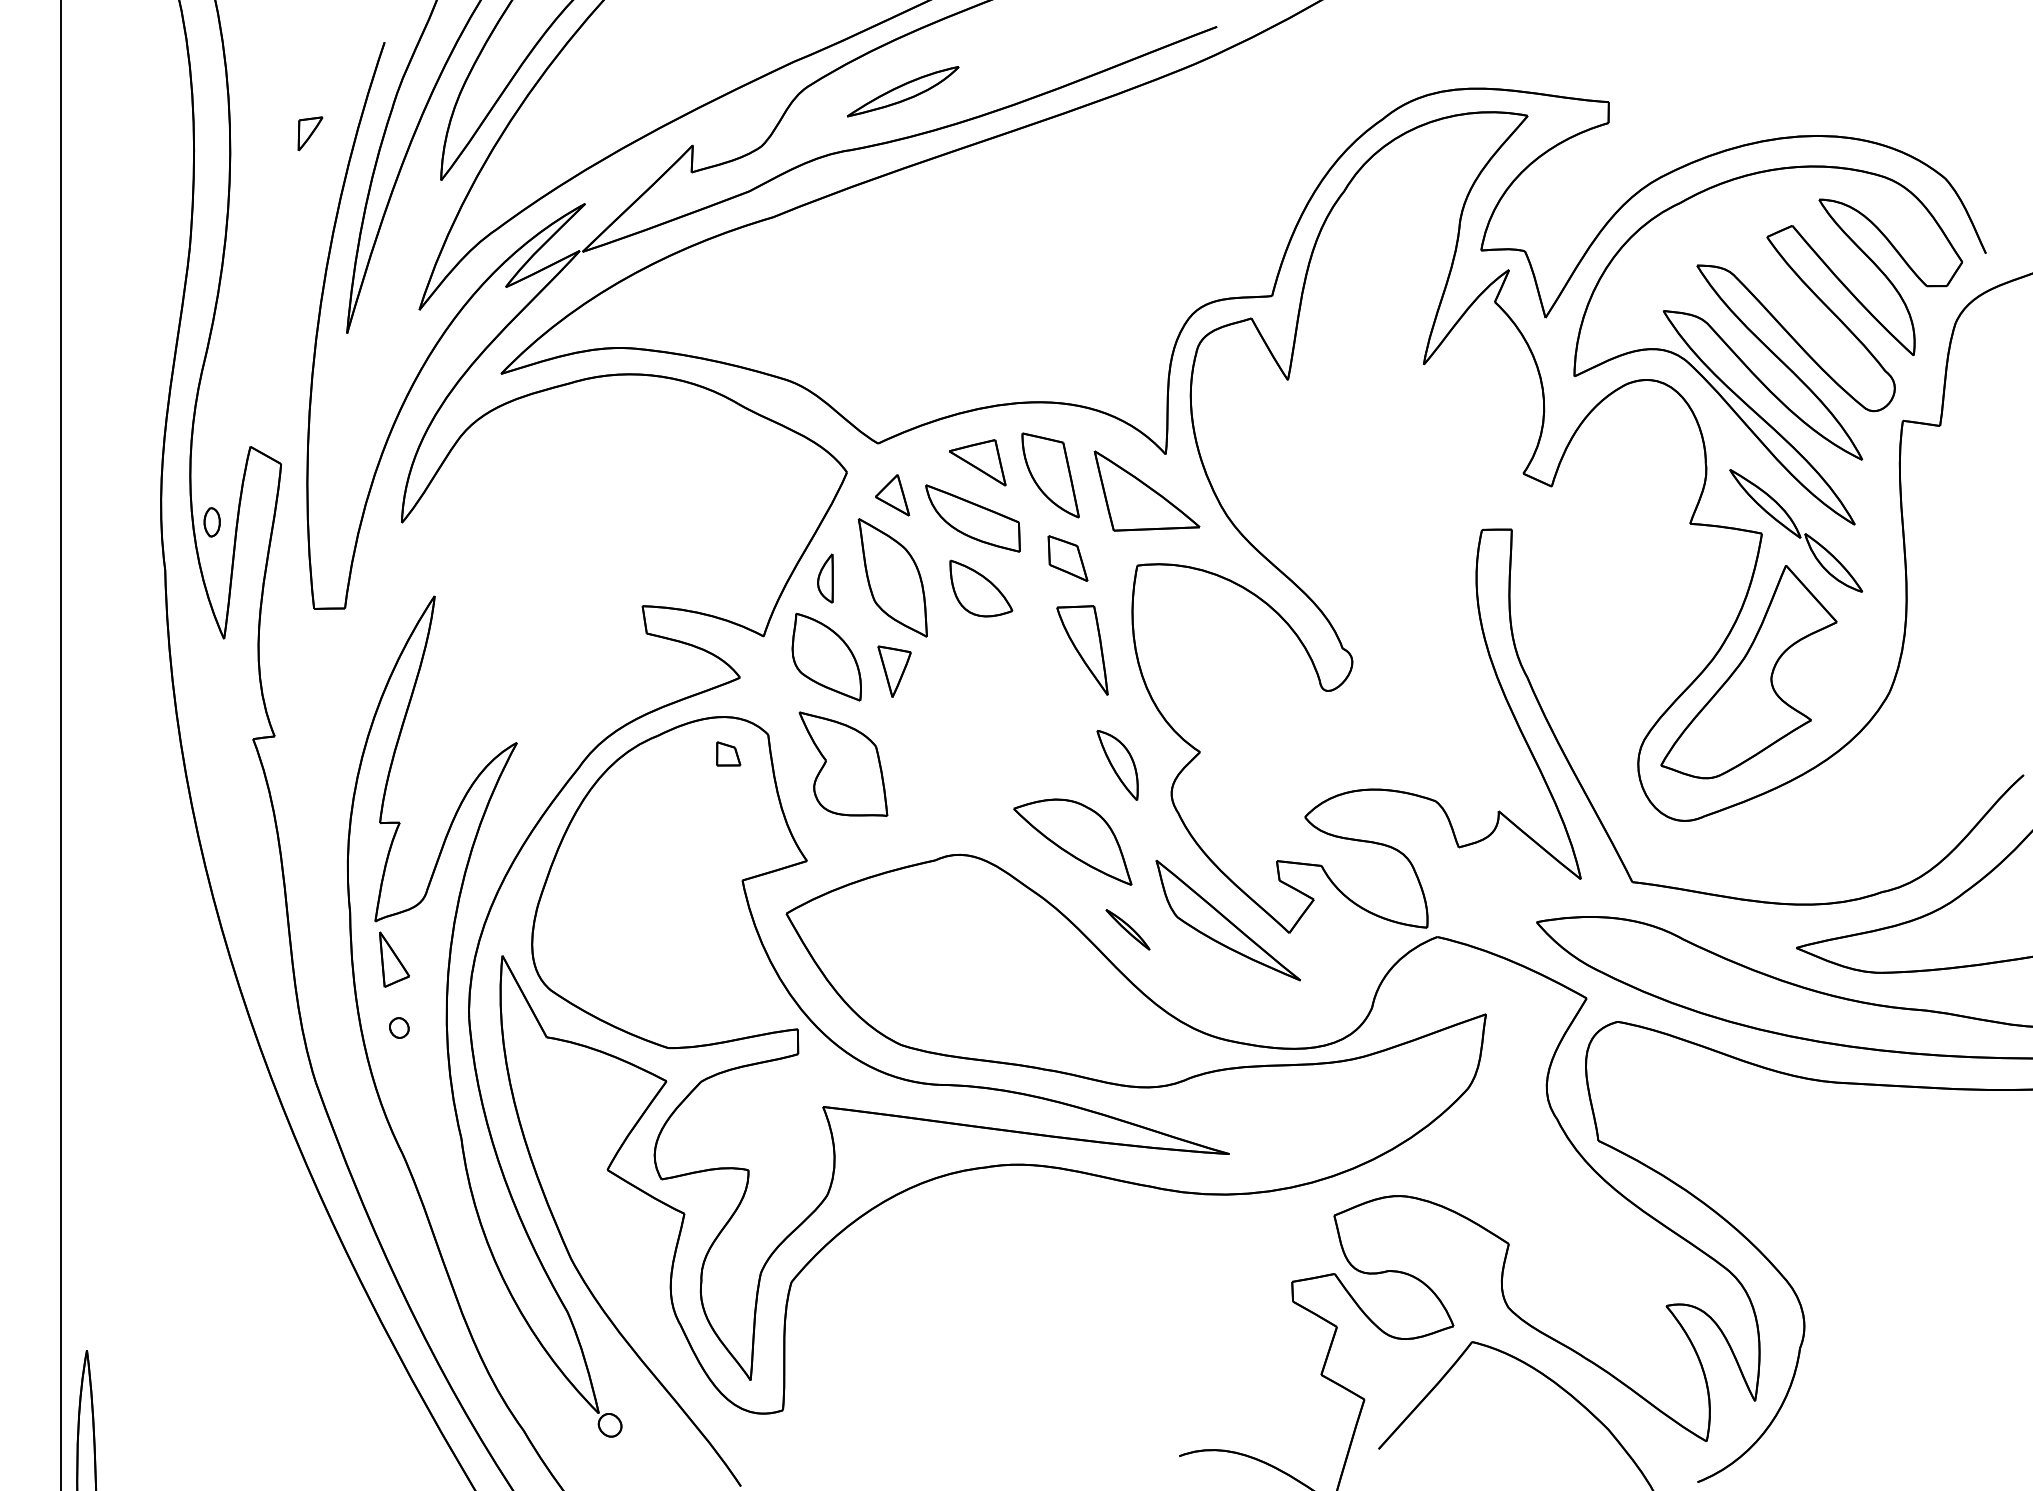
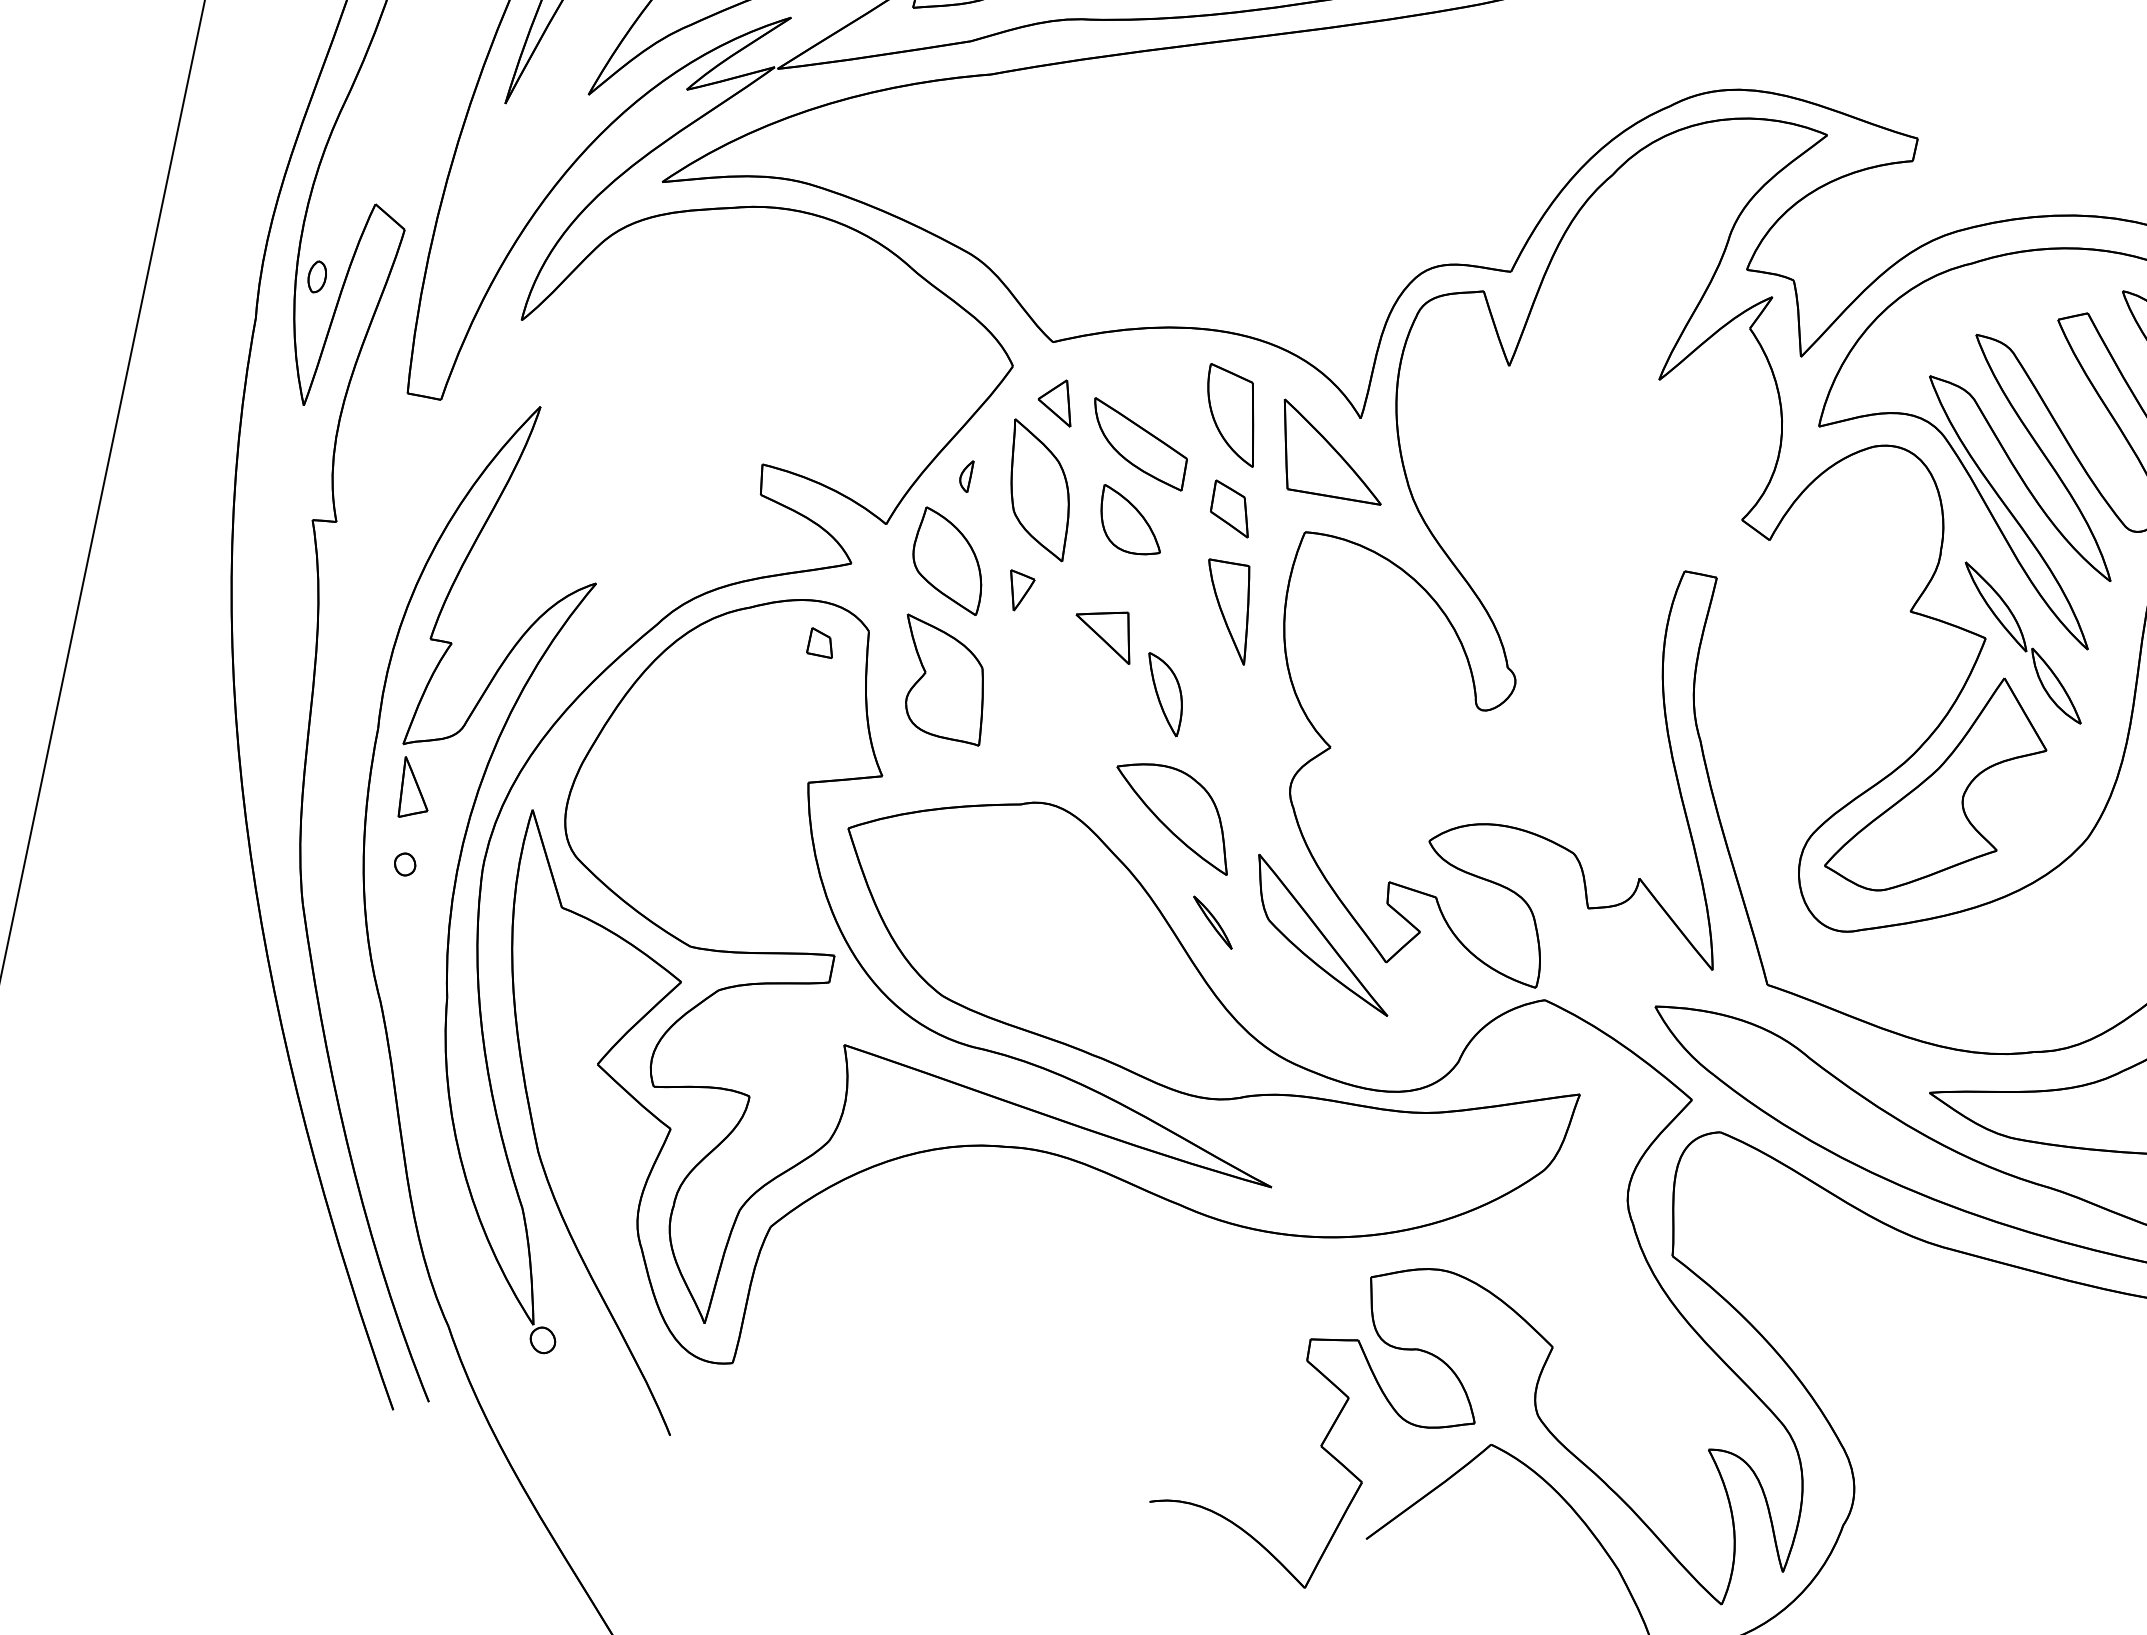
part: (977, 462) -> (1104, 632), moved
part: (825, 578) -> (965, 475), size x0.6
part: (894, 671) -> (1019, 591), size x0.7
part: (1117, 765) -> (1163, 694), moved

